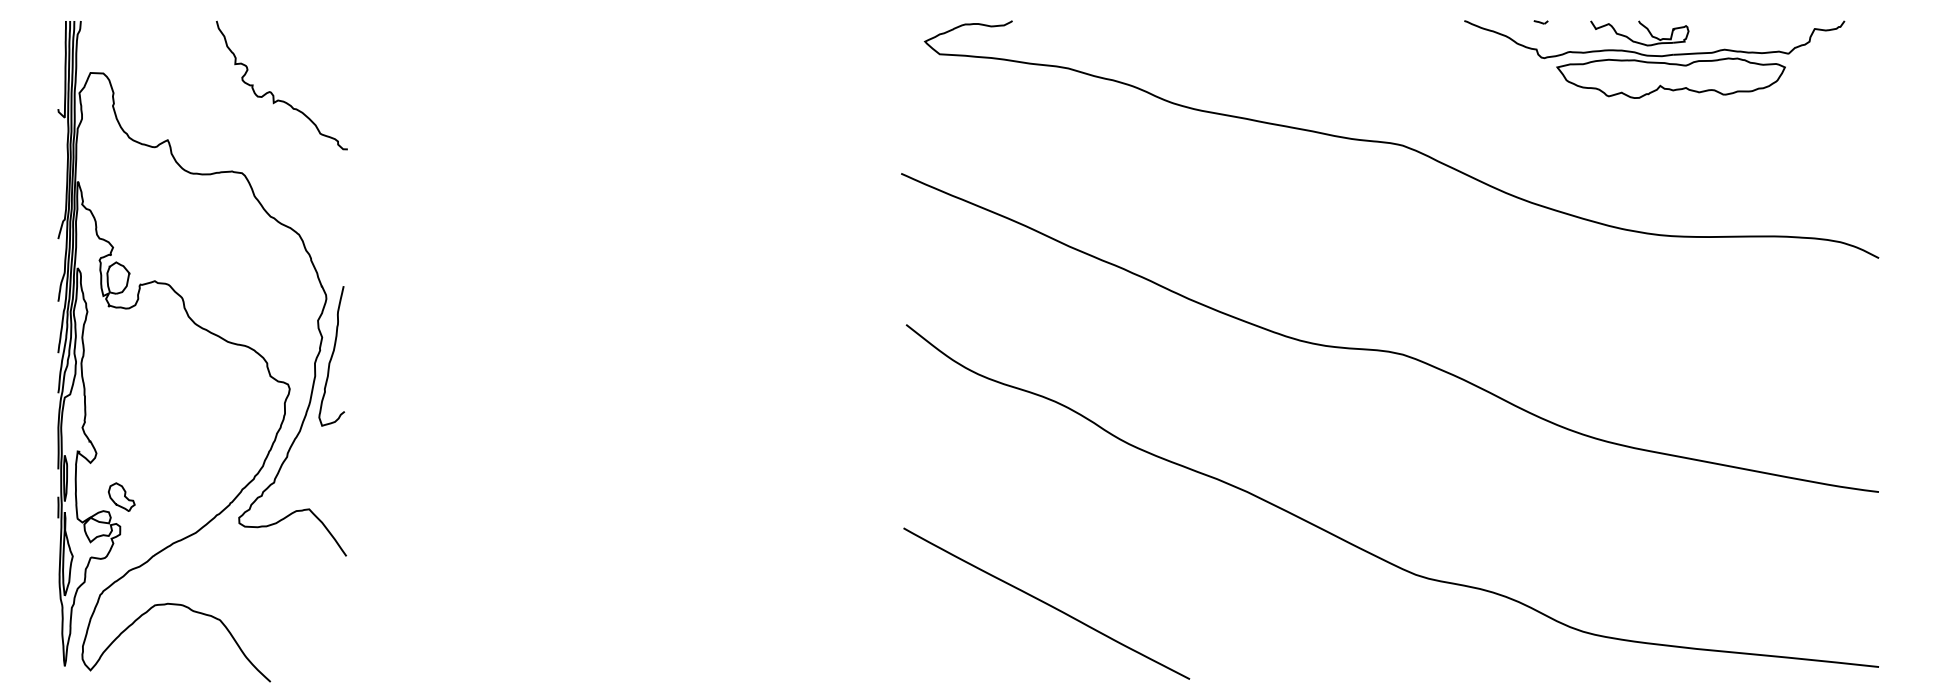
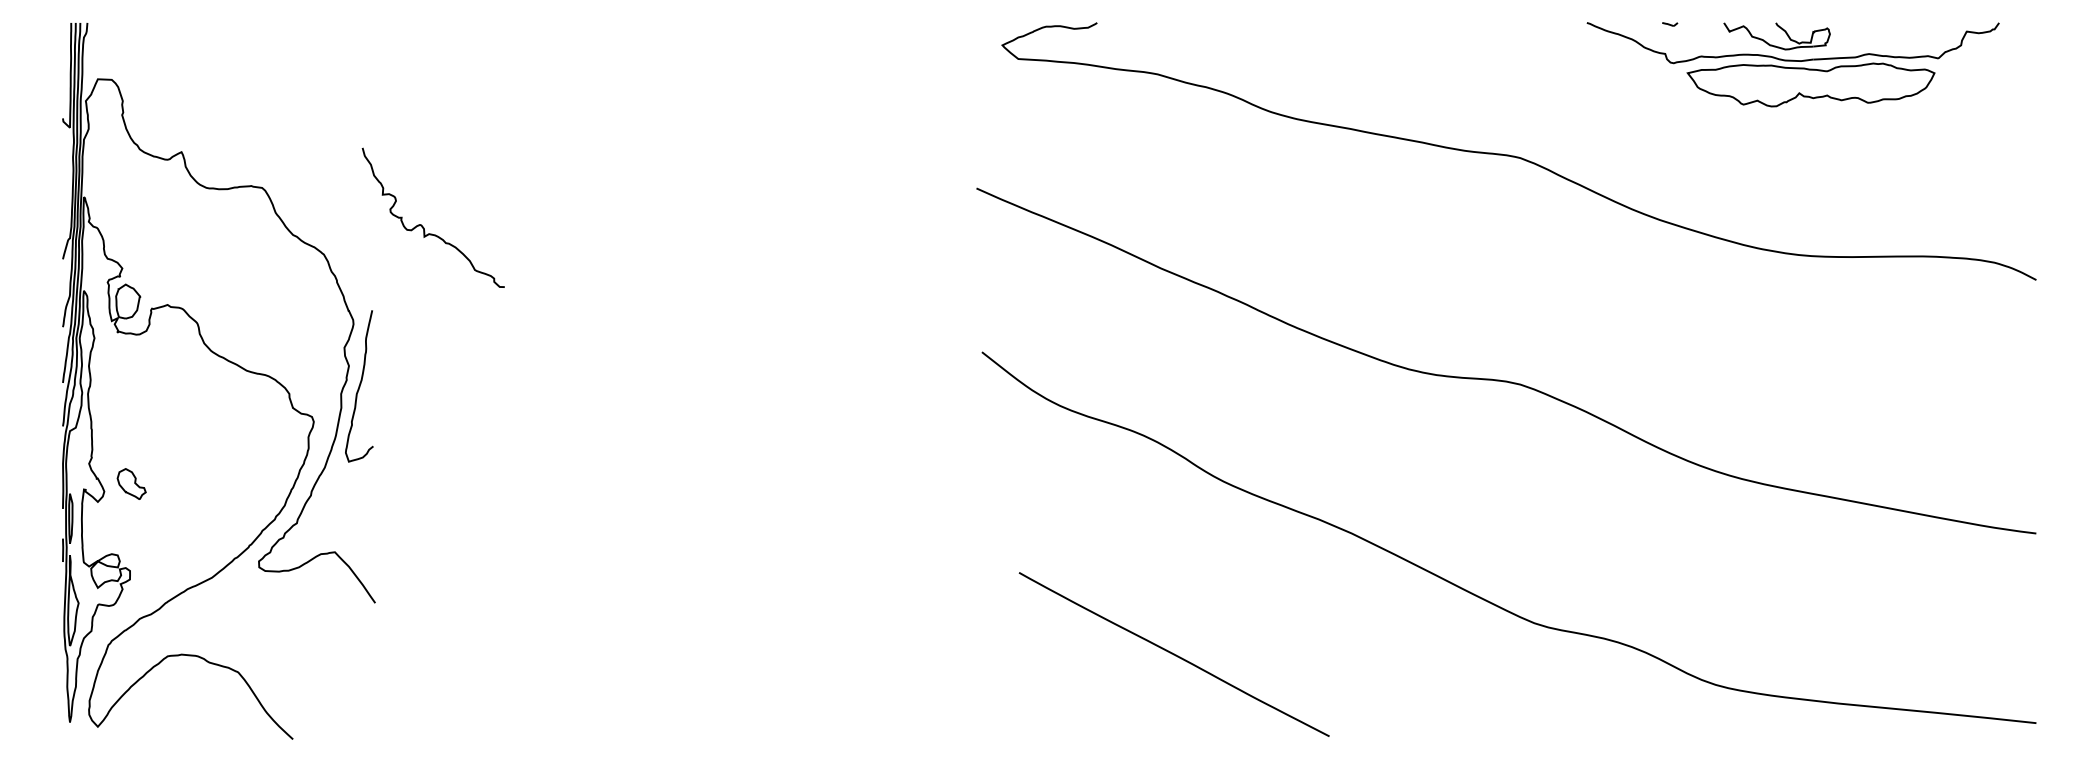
curve: (272, 93) -> (423, 226), moved
part: (121, 496) -> (131, 483), moved
line: (1045, 603) -> (1173, 654), moved

